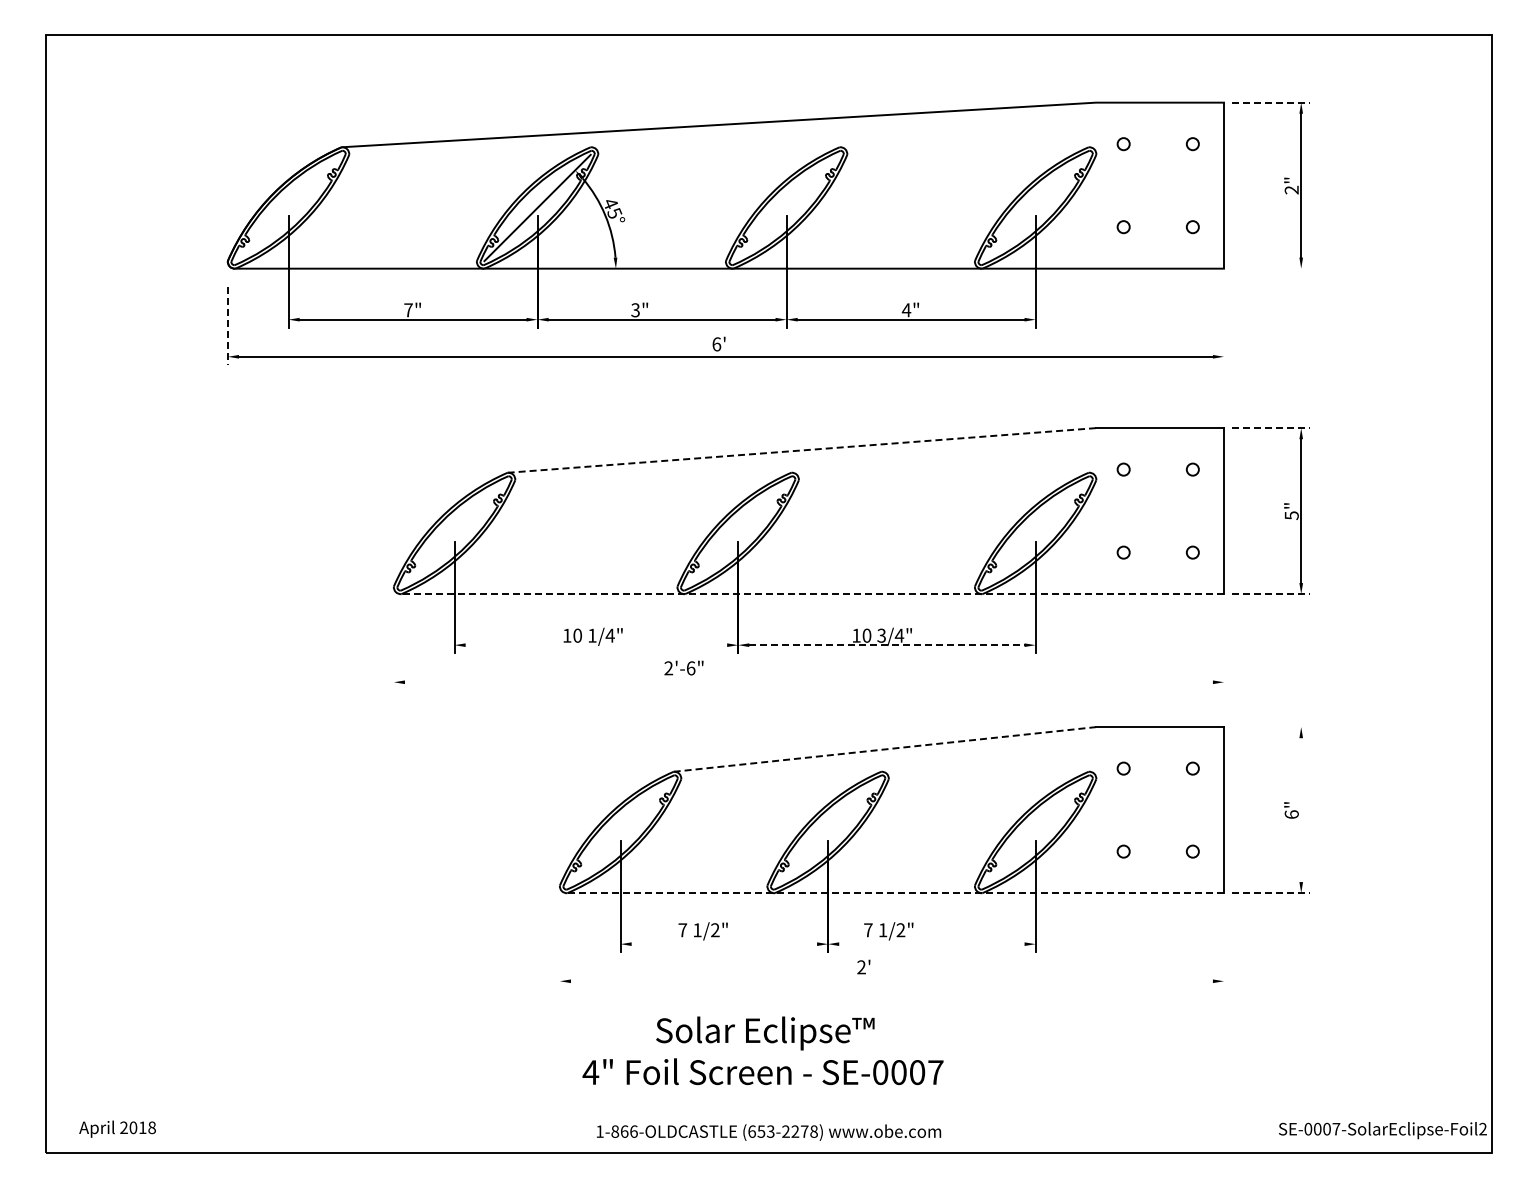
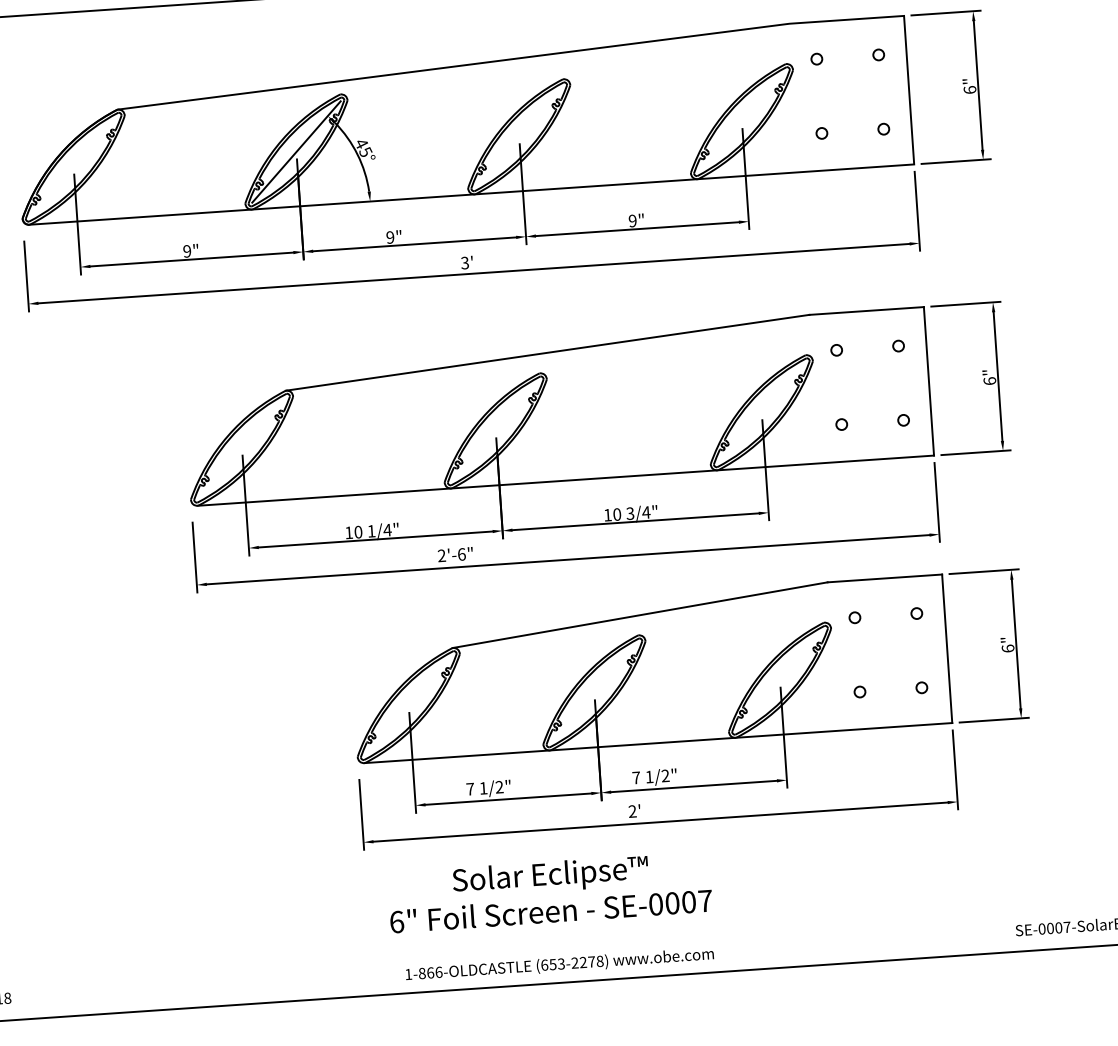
line: (1270, 102) -> (945, 12), dashed -> solid
text: (1291, 189) -> (969, 89), 2" -> 6"
line: (1270, 268) -> (955, 161), added
text: (408, 310) -> (187, 251), 7" -> 9"
text: (635, 310) -> (390, 237), 3" -> 9"
text: (906, 310) -> (632, 221), 4" -> 9"
line: (1223, 320) -> (916, 210), added
line: (227, 326) -> (26, 276), dashed -> solid
text: (716, 344) -> (464, 263), 6' -> 3'
line: (1270, 428) -> (965, 304), dashed -> solid
line: (802, 450) -> (548, 352), dashed -> solid
text: (1291, 515) -> (989, 381), 5" -> 6"
line: (812, 594) -> (565, 480), dashed -> solid
line: (1270, 594) -> (975, 453), dashed -> solid
line: (596, 645) -> (375, 539), added
line: (886, 645) -> (635, 522), dashed -> solid
line: (1223, 646) -> (936, 502), added
line: (393, 651) -> (194, 557), added
line: (808, 682) -> (567, 559), added
line: (1270, 727) -> (983, 572), added
line: (885, 749) -> (640, 615), dashed -> solid
line: (1301, 810) -> (1016, 644), added
line: (895, 893) -> (658, 743), dashed -> solid
line: (1270, 893) -> (993, 720), dashed -> solid
line: (724, 944) -> (508, 799), added
line: (931, 944) -> (693, 786), added
line: (1223, 945) -> (955, 769), added
line: (559, 950) -> (361, 814), added
line: (891, 981) -> (660, 822), added
text: (590, 1072) -> (396, 922), 4" -> 6"

